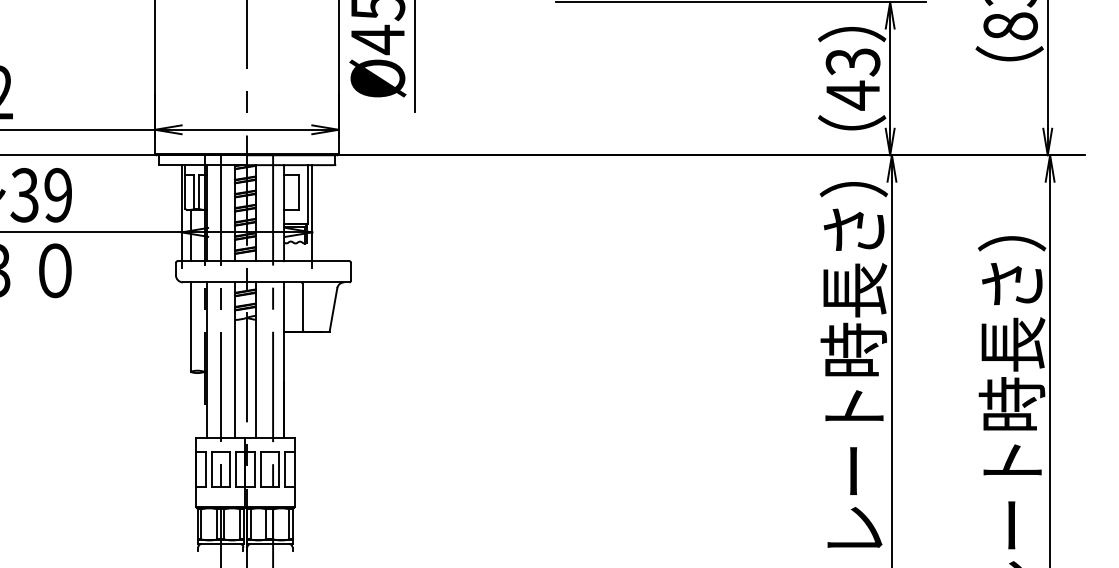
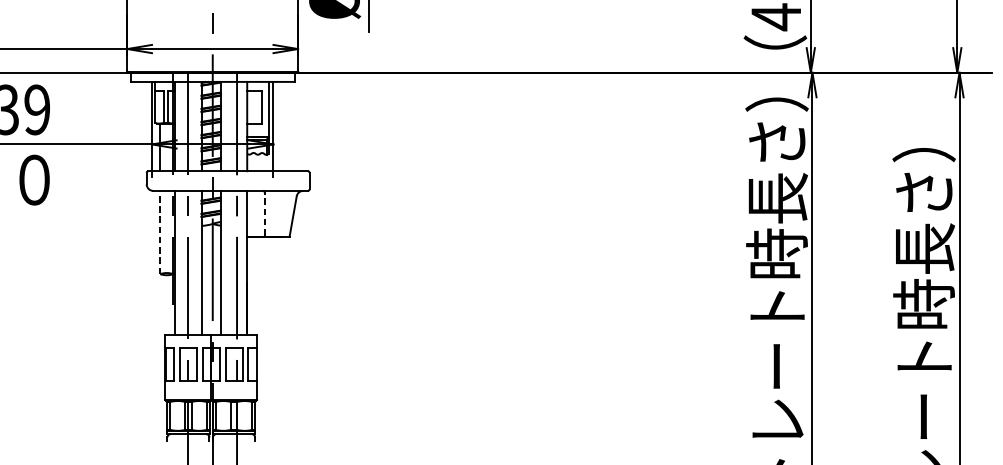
line: (302, 306) -> (264, 213), solid -> dashed
line: (190, 327) -> (160, 232), solid -> dashed

